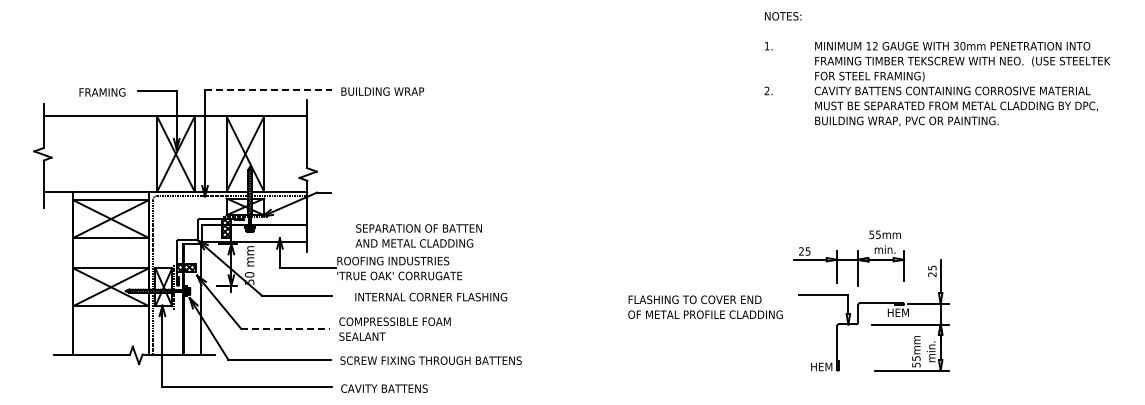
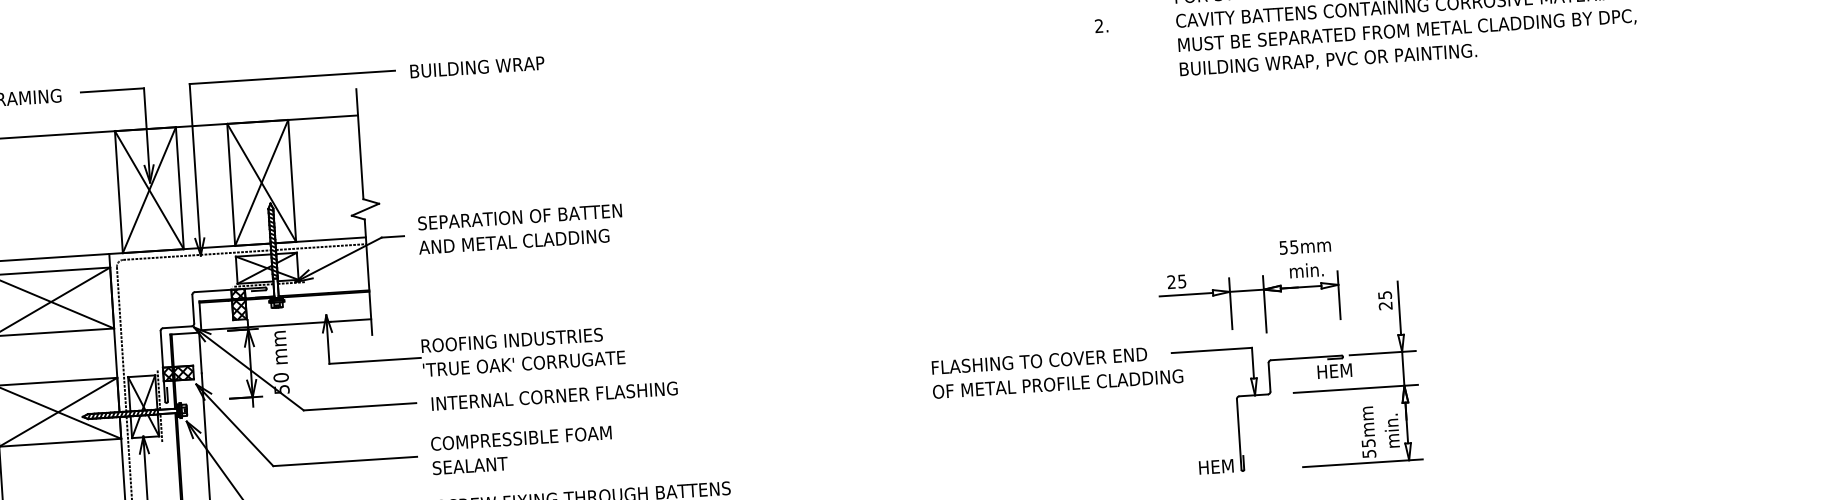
line: (268, 90) -> (292, 77), dashed -> solid
text: (418, 235) -> (519, 228), moved
text: (431, 296) -> (555, 395), moved
text: (705, 306) -> (1057, 370), moved
line: (286, 328) -> (346, 460), dashed -> solid

